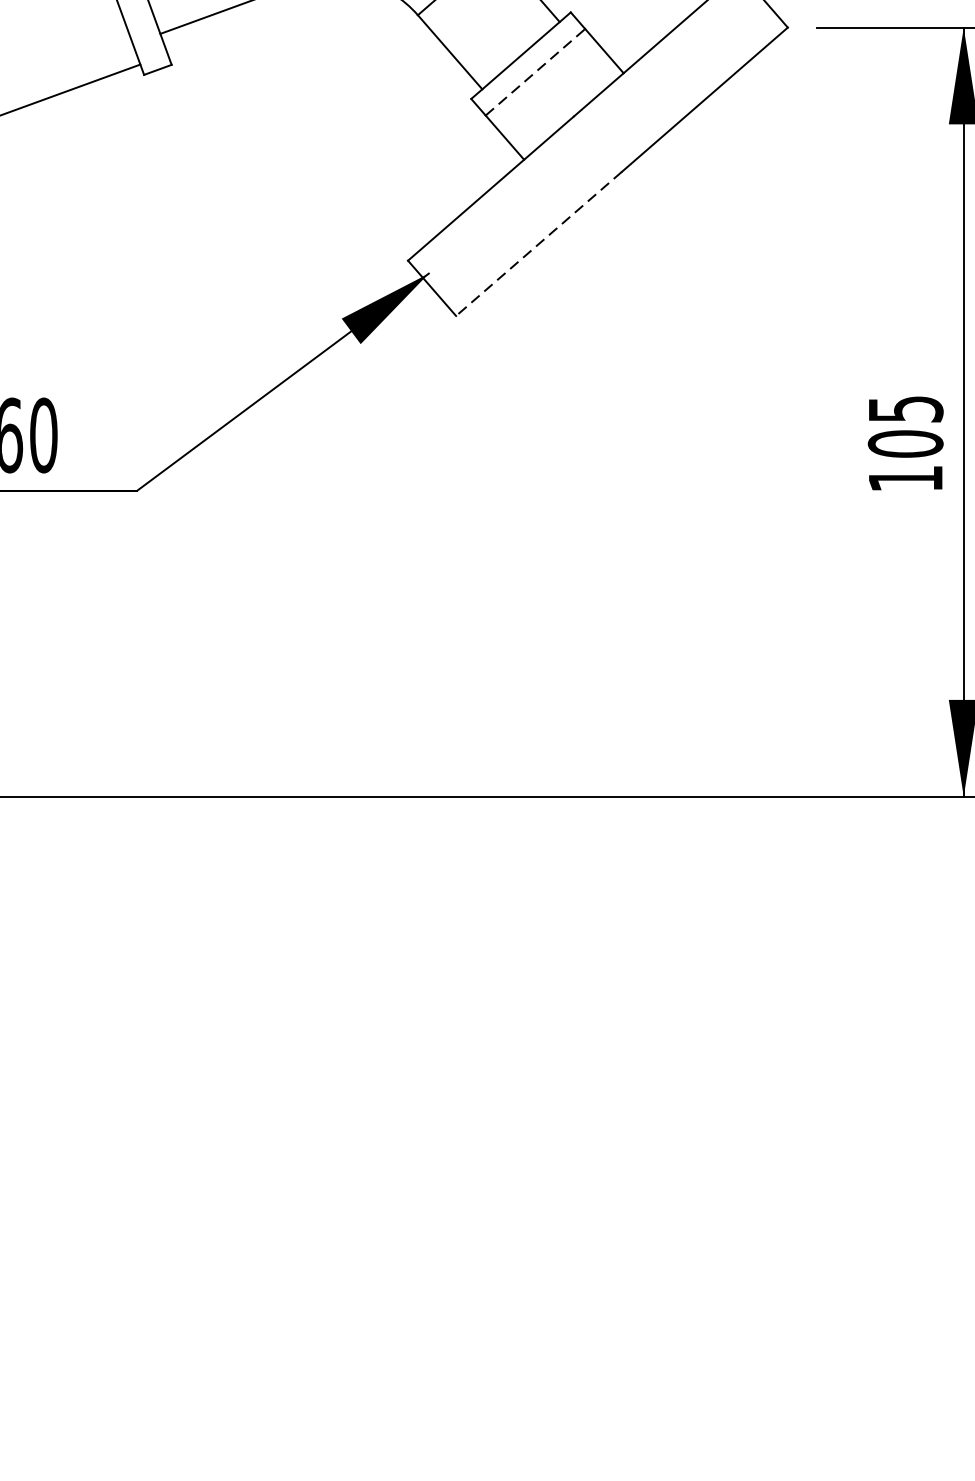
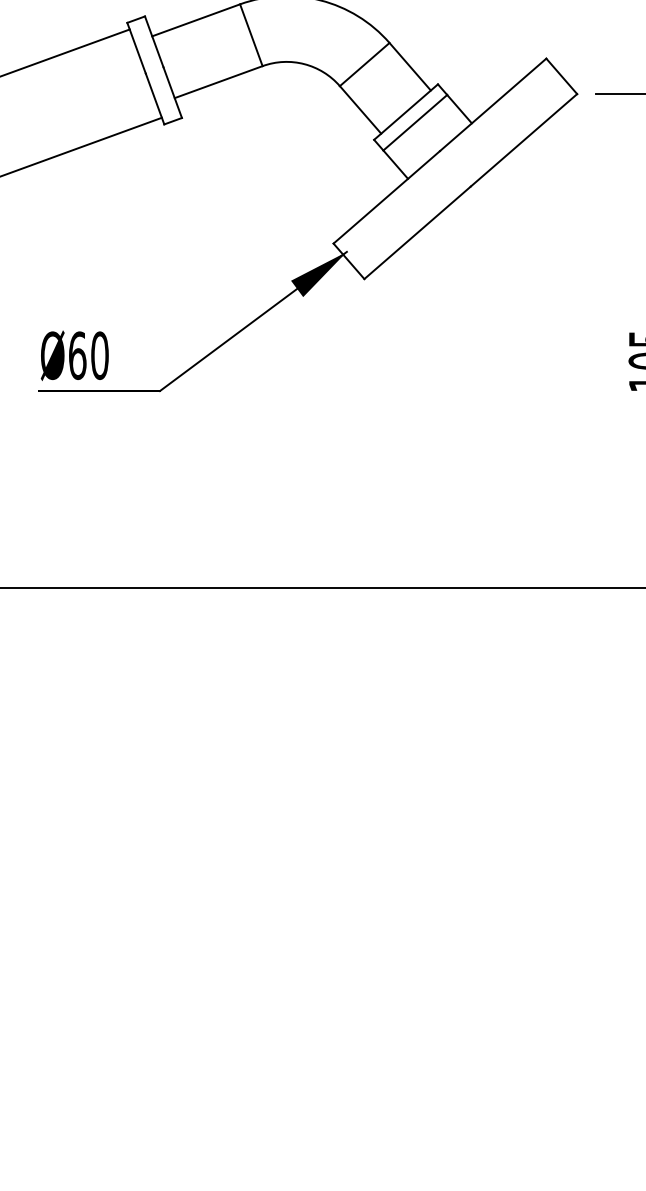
line: (535, 71) -> (415, 122), dashed -> solid
line: (538, 244) -> (417, 233), dashed -> solid

